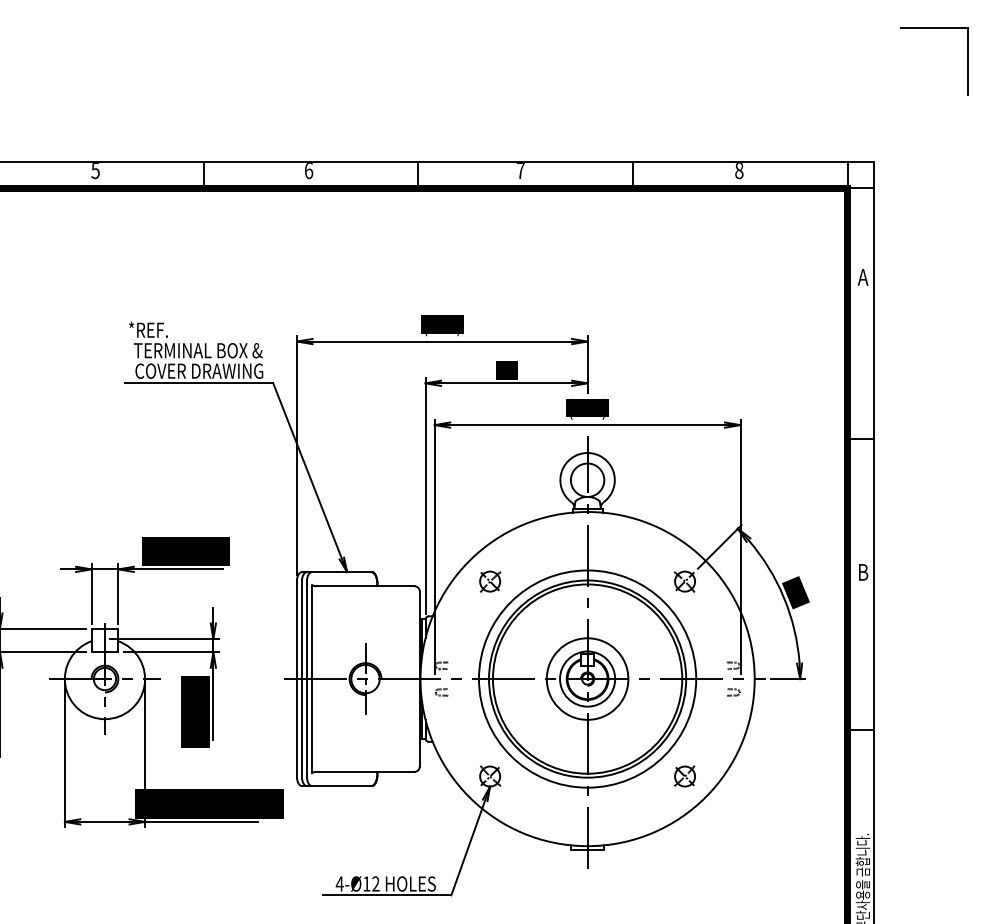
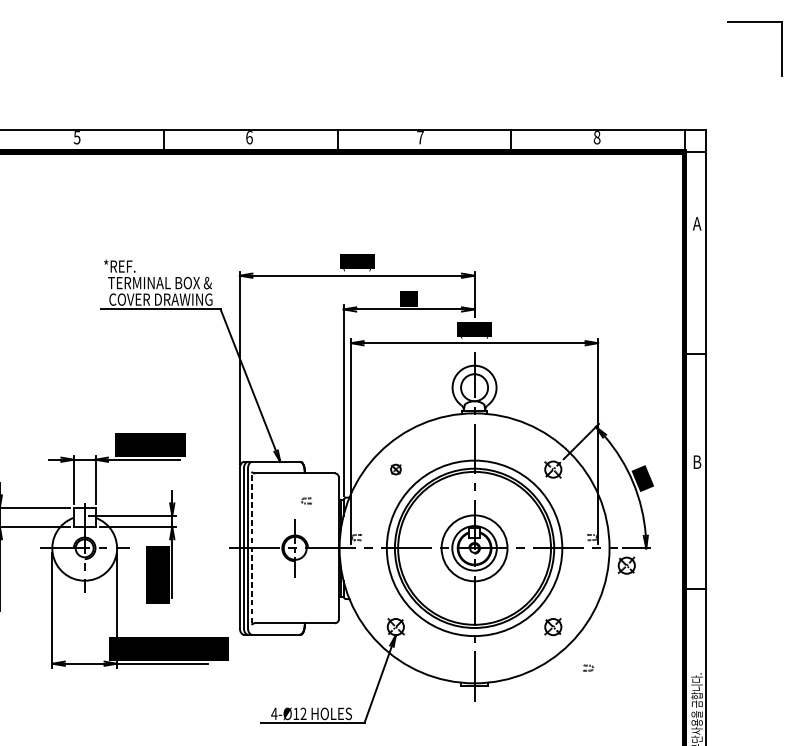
part: (490, 581) -> (396, 469), size x0.6
line: (312, 679) -> (252, 548), solid -> dashed
part: (441, 692) -> (306, 501), moved
part: (733, 692) -> (588, 668), moved
part: (775, 700) -> (626, 565), added

